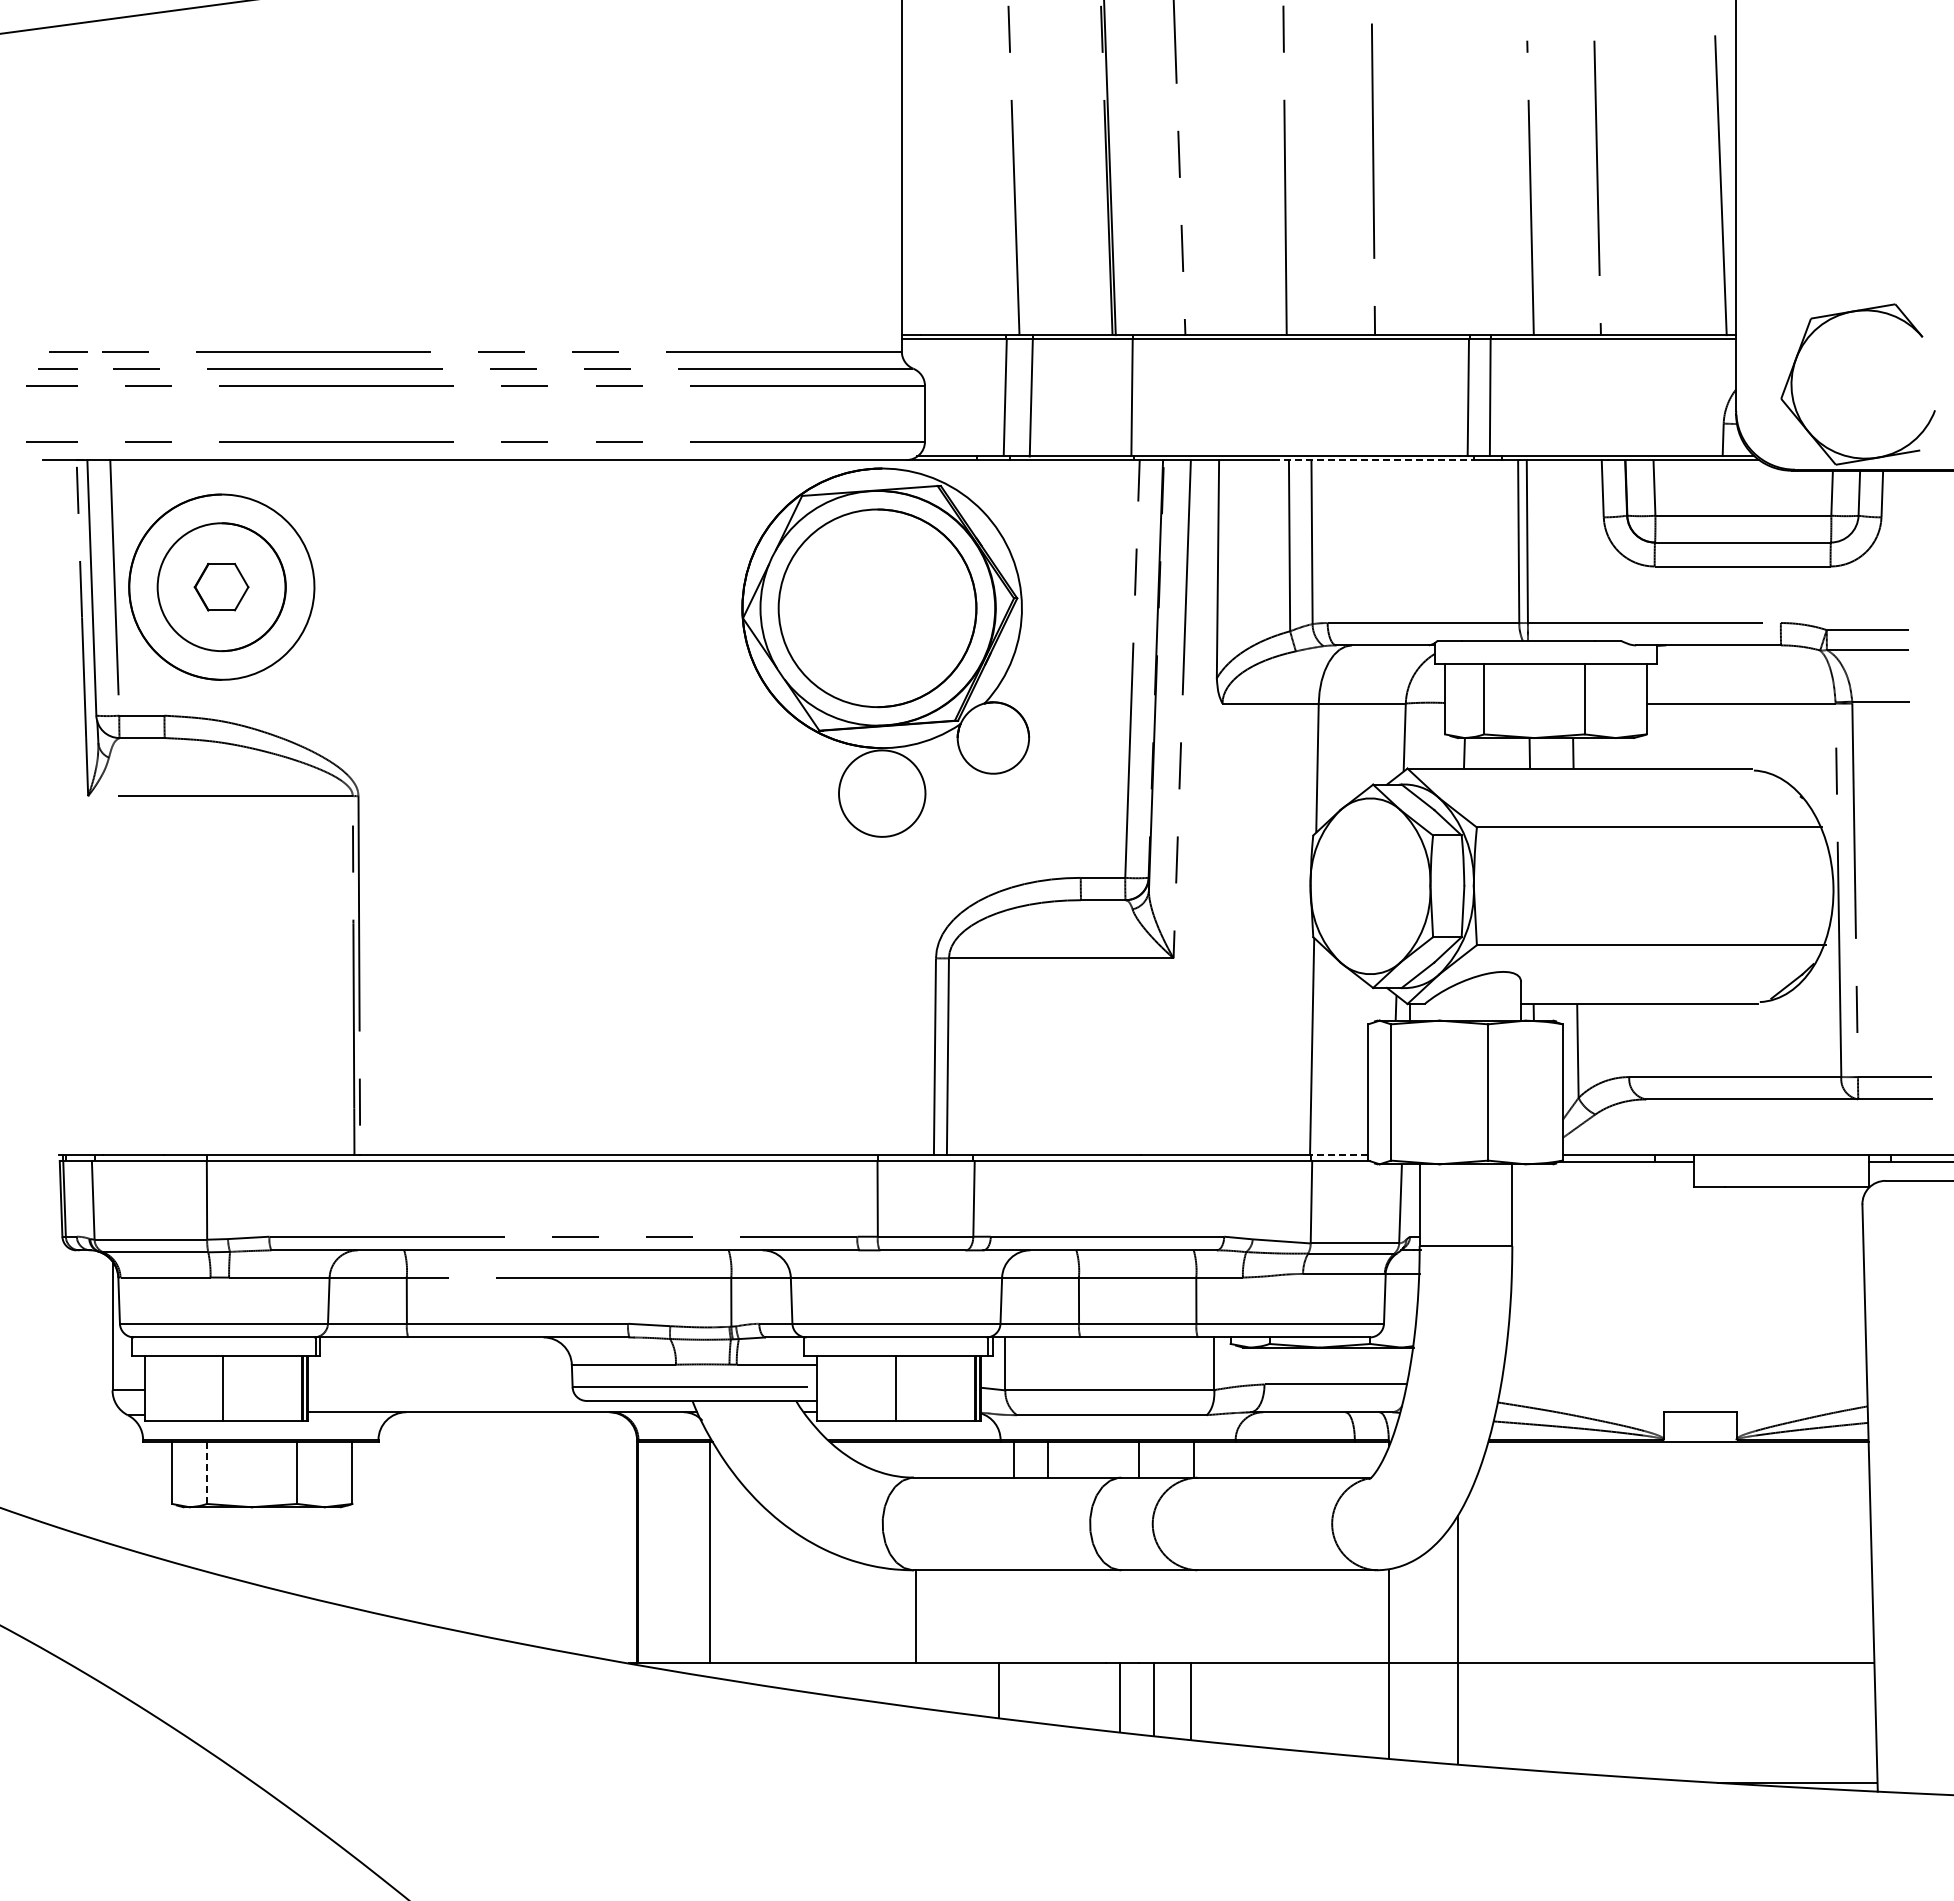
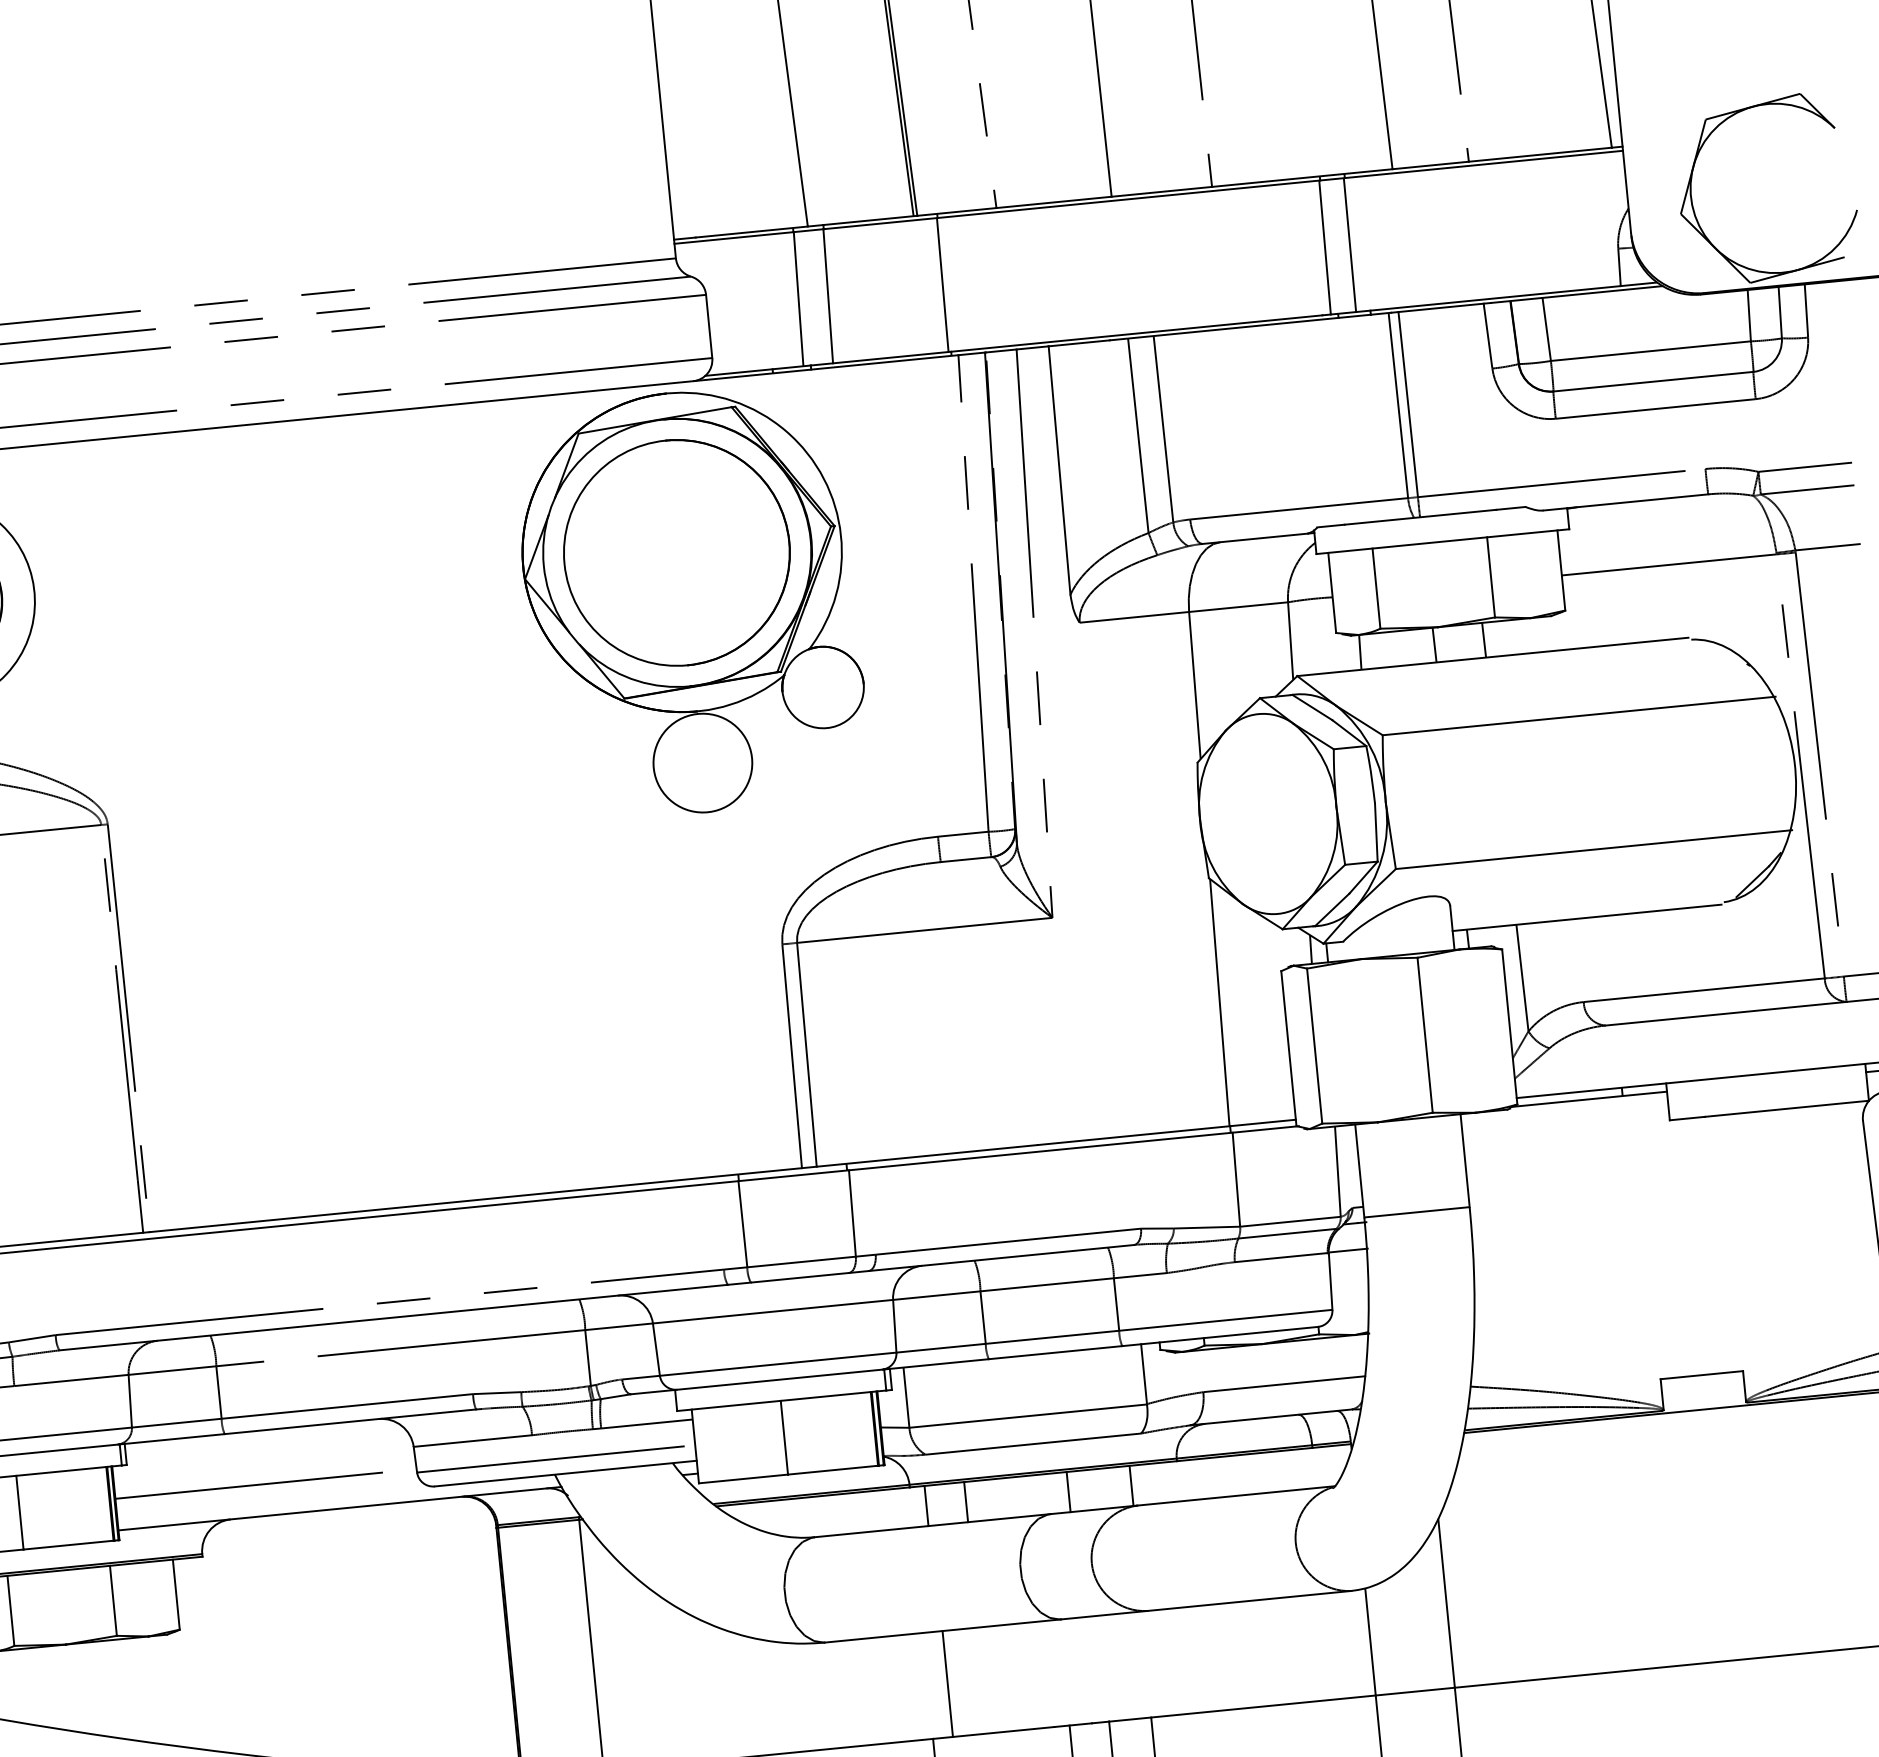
line: (1373, 460) -> (1224, 329), dashed -> solid
line: (1339, 1155) -> (1263, 1123), dashed -> solid
line: (439, 1384) -> (265, 1484), added
line: (206, 1473) -> (10, 1611), dashed -> solid
line: (915, 1616) -> (947, 1683), moved

